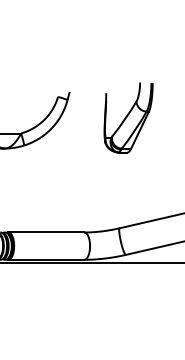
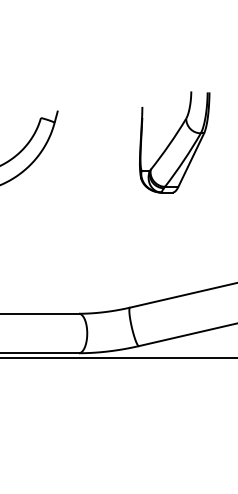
part: (128, 117) -> (174, 141), moved

